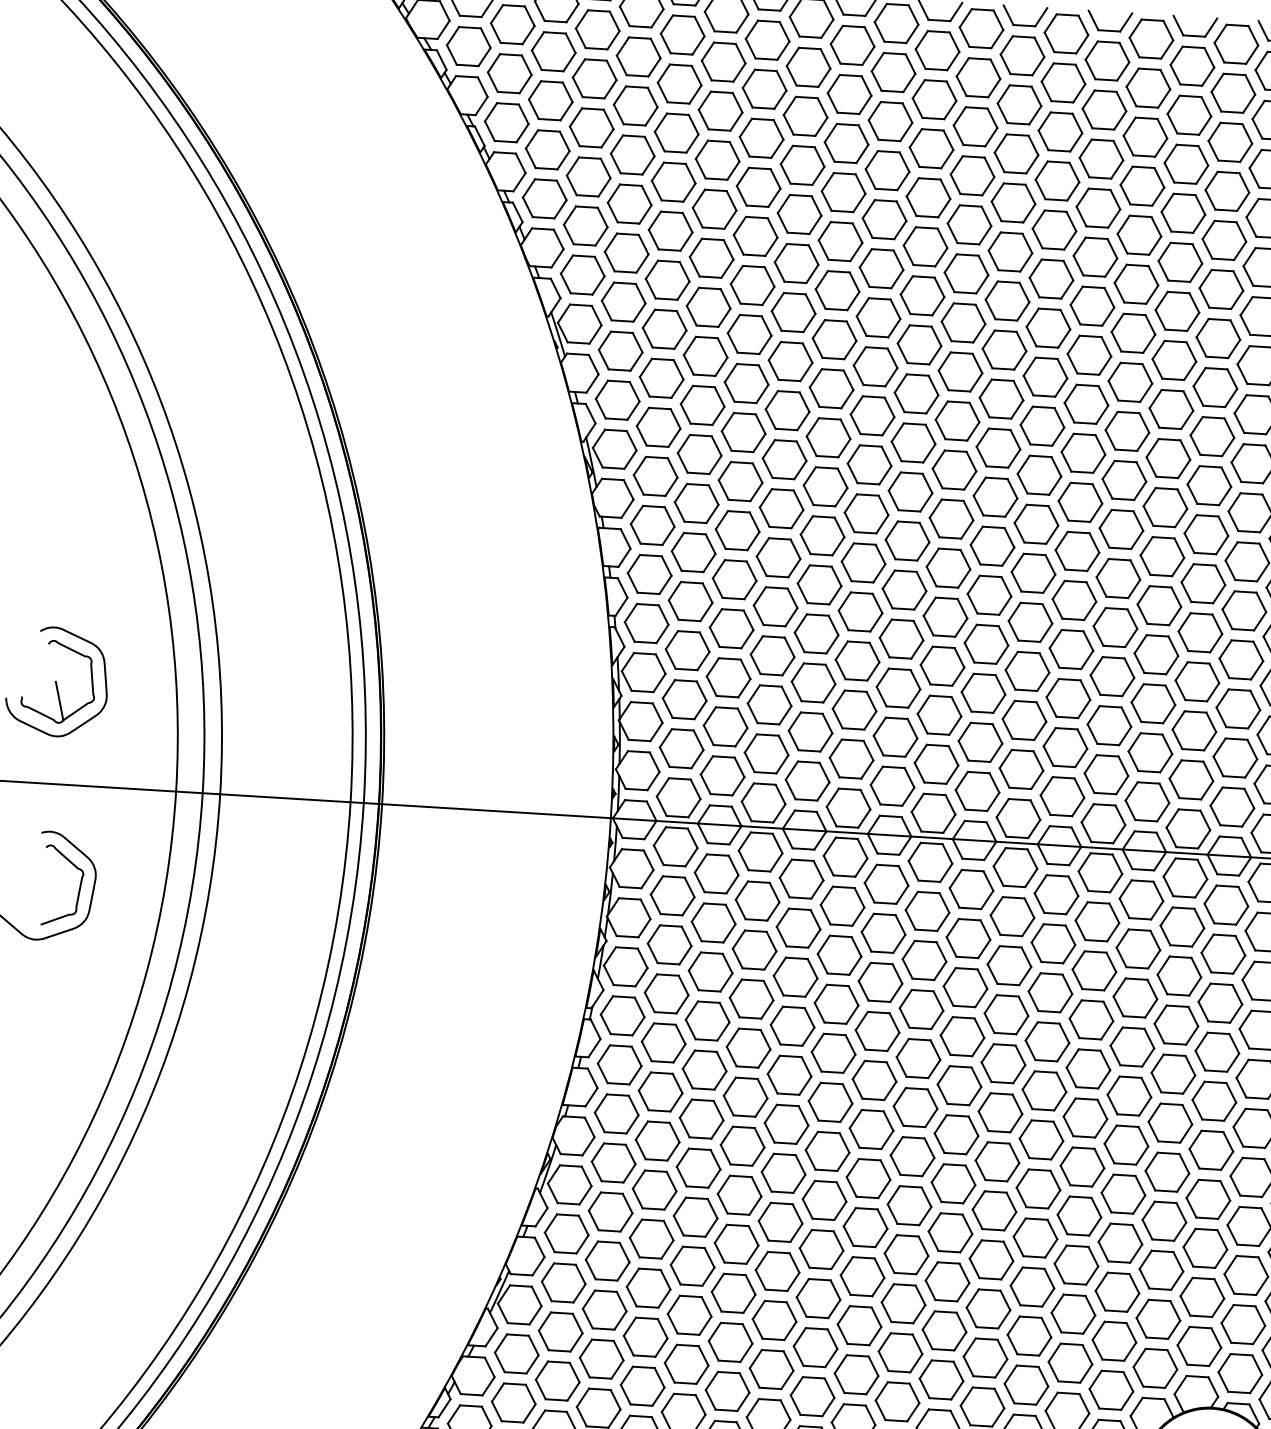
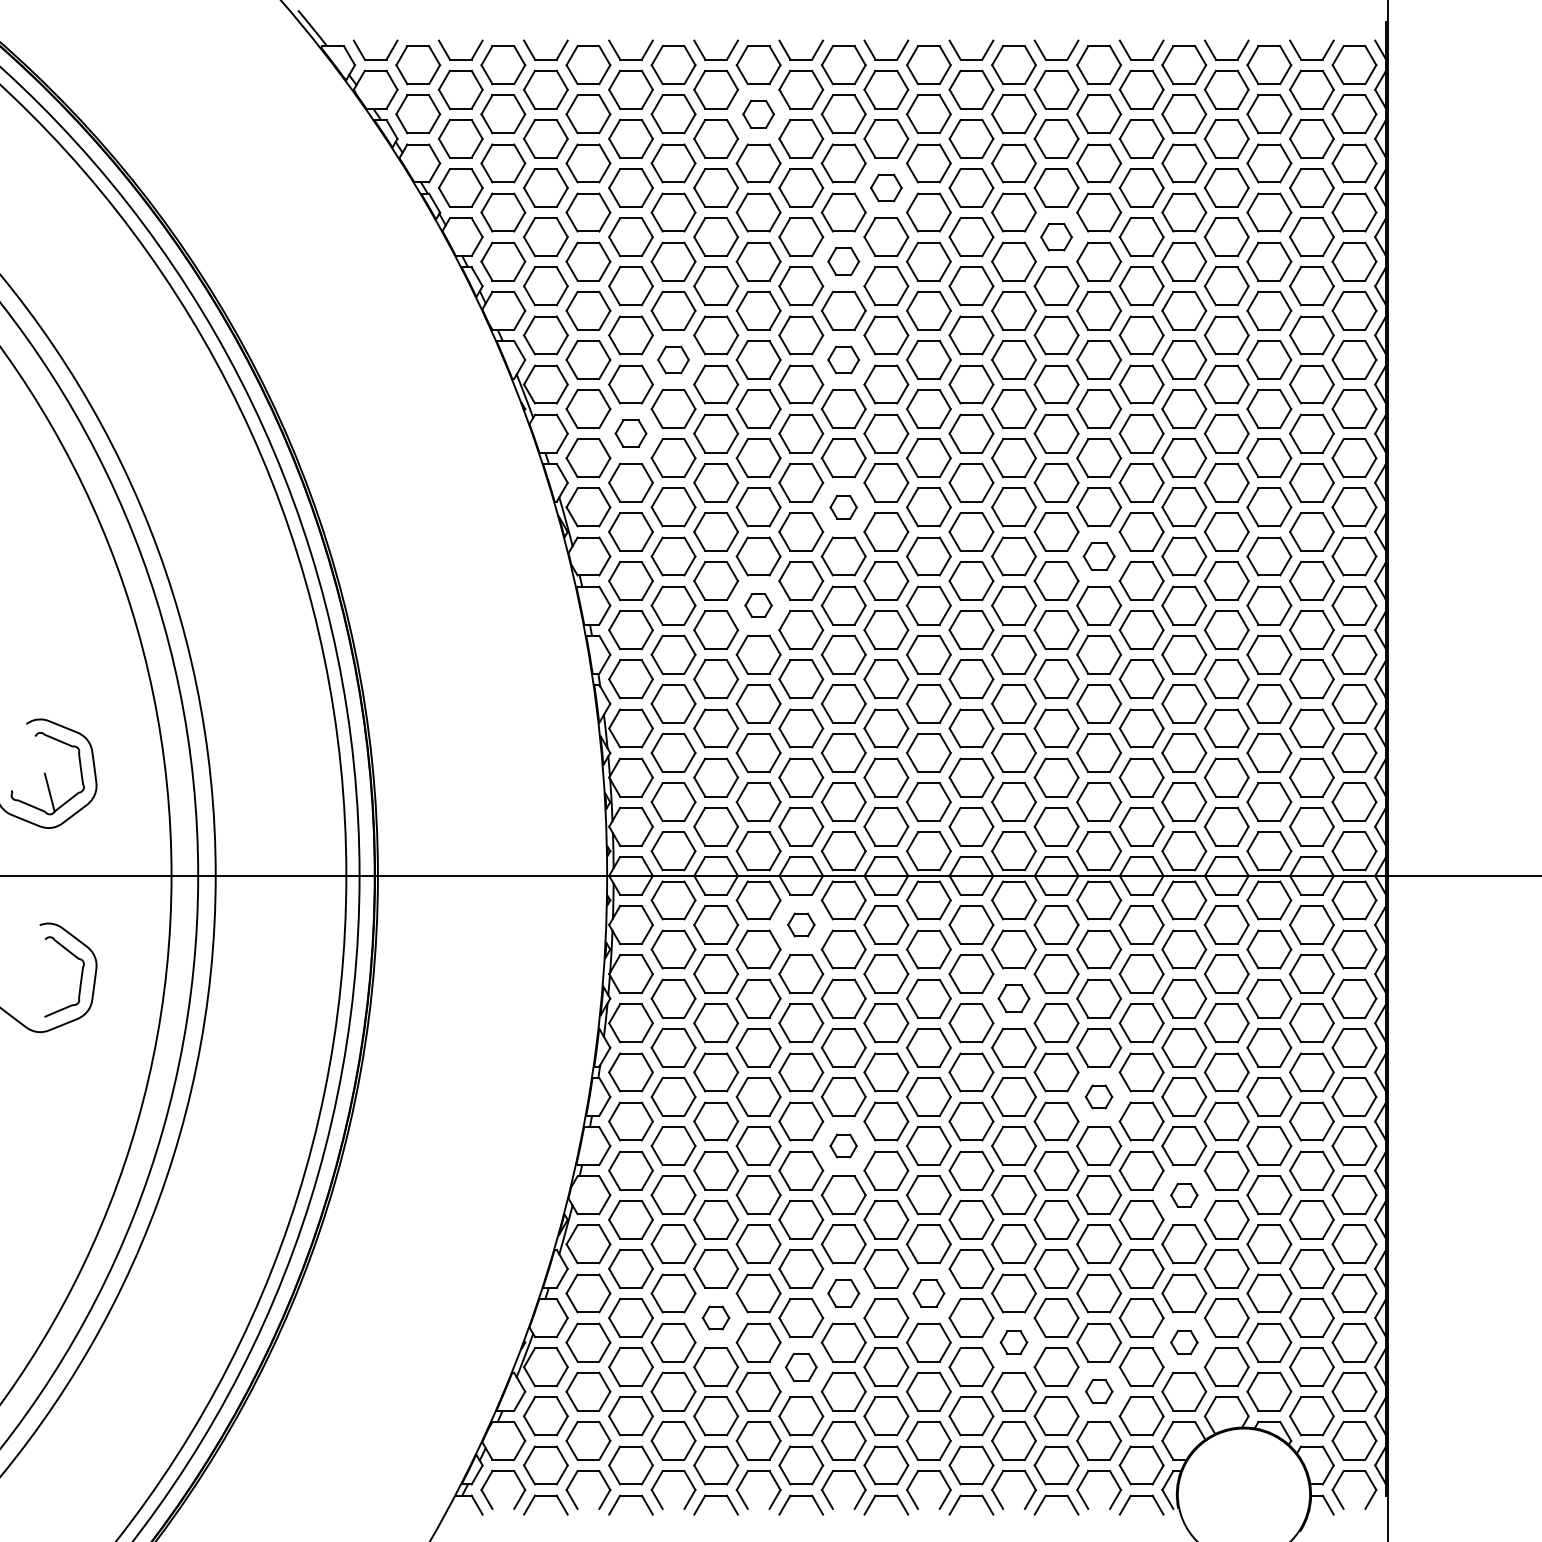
part: (808, 67) -> (758, 114), size x0.7
part: (931, 148) -> (886, 187), size x0.7
part: (1098, 208) -> (1056, 237), size x0.7
part: (884, 219) -> (843, 261), size x0.7
part: (708, 306) -> (673, 359), size x0.7
part: (878, 317) -> (843, 359), size x0.7
part: (661, 378) -> (630, 433), size x0.7
part: (869, 464) -> (843, 507), size x0.6
part: (1121, 529) -> (1099, 556), size x0.7
part: (778, 557) -> (758, 605), size x0.6
part: (801, 878) -> (801, 924), size x0.6
part: (1008, 965) -> (1013, 998), size x0.7
part: (1087, 1068) -> (1098, 1096), size x0.6
part: (830, 1101) -> (843, 1145), size x0.6
part: (1167, 1172) -> (1184, 1195), size x0.6
part: (821, 1249) -> (843, 1293), size x0.7
part: (906, 1254) -> (928, 1293), size x0.7
part: (692, 1265) -> (715, 1317), size x0.6
part: (987, 1308) -> (1013, 1342), size x0.6
part: (1158, 1319) -> (1184, 1342), size x0.6
part: (774, 1320) -> (801, 1367), size x0.7
part: (1070, 1362) -> (1099, 1391), size x0.6

